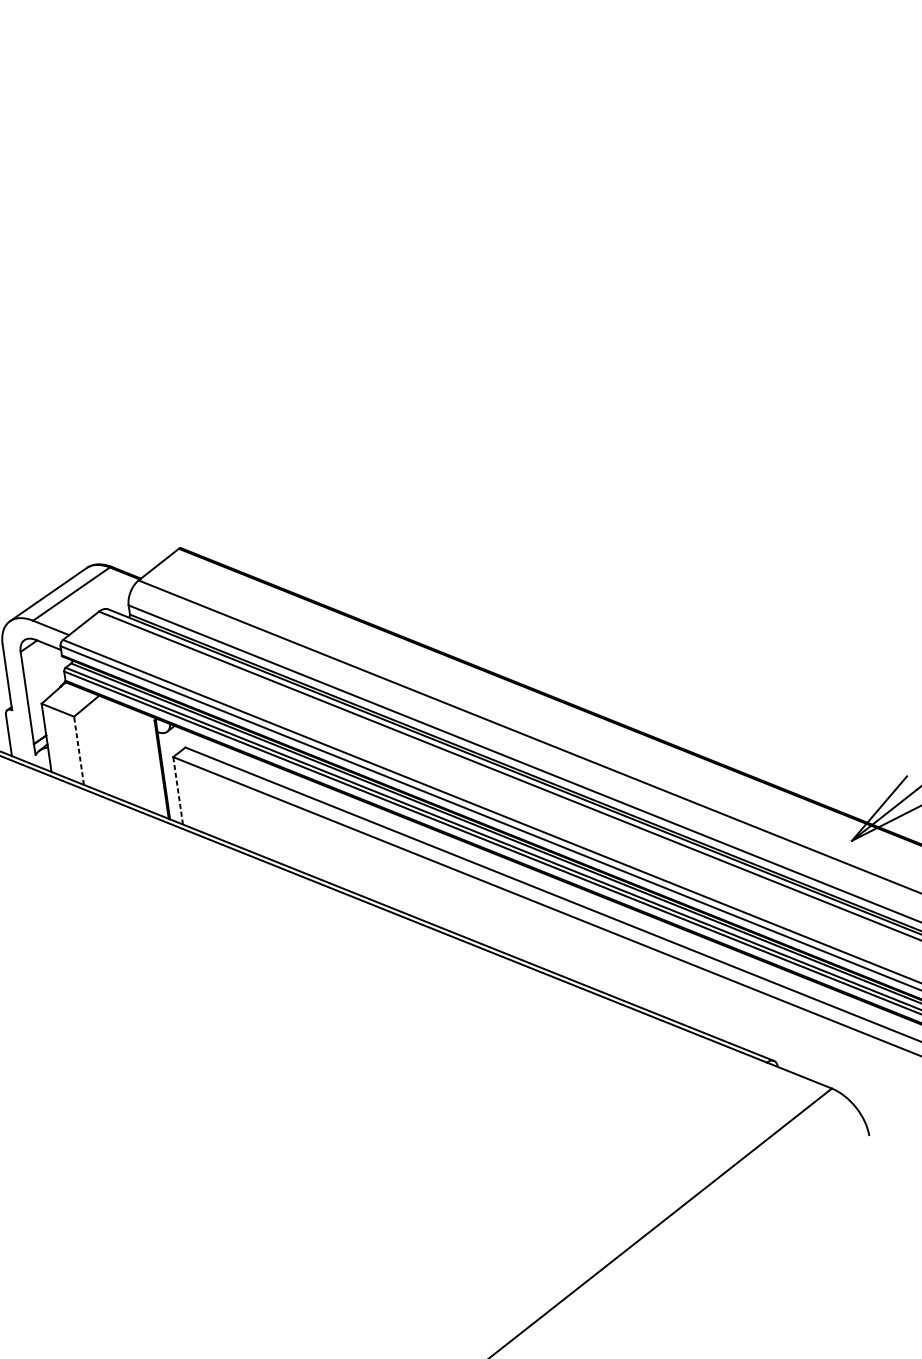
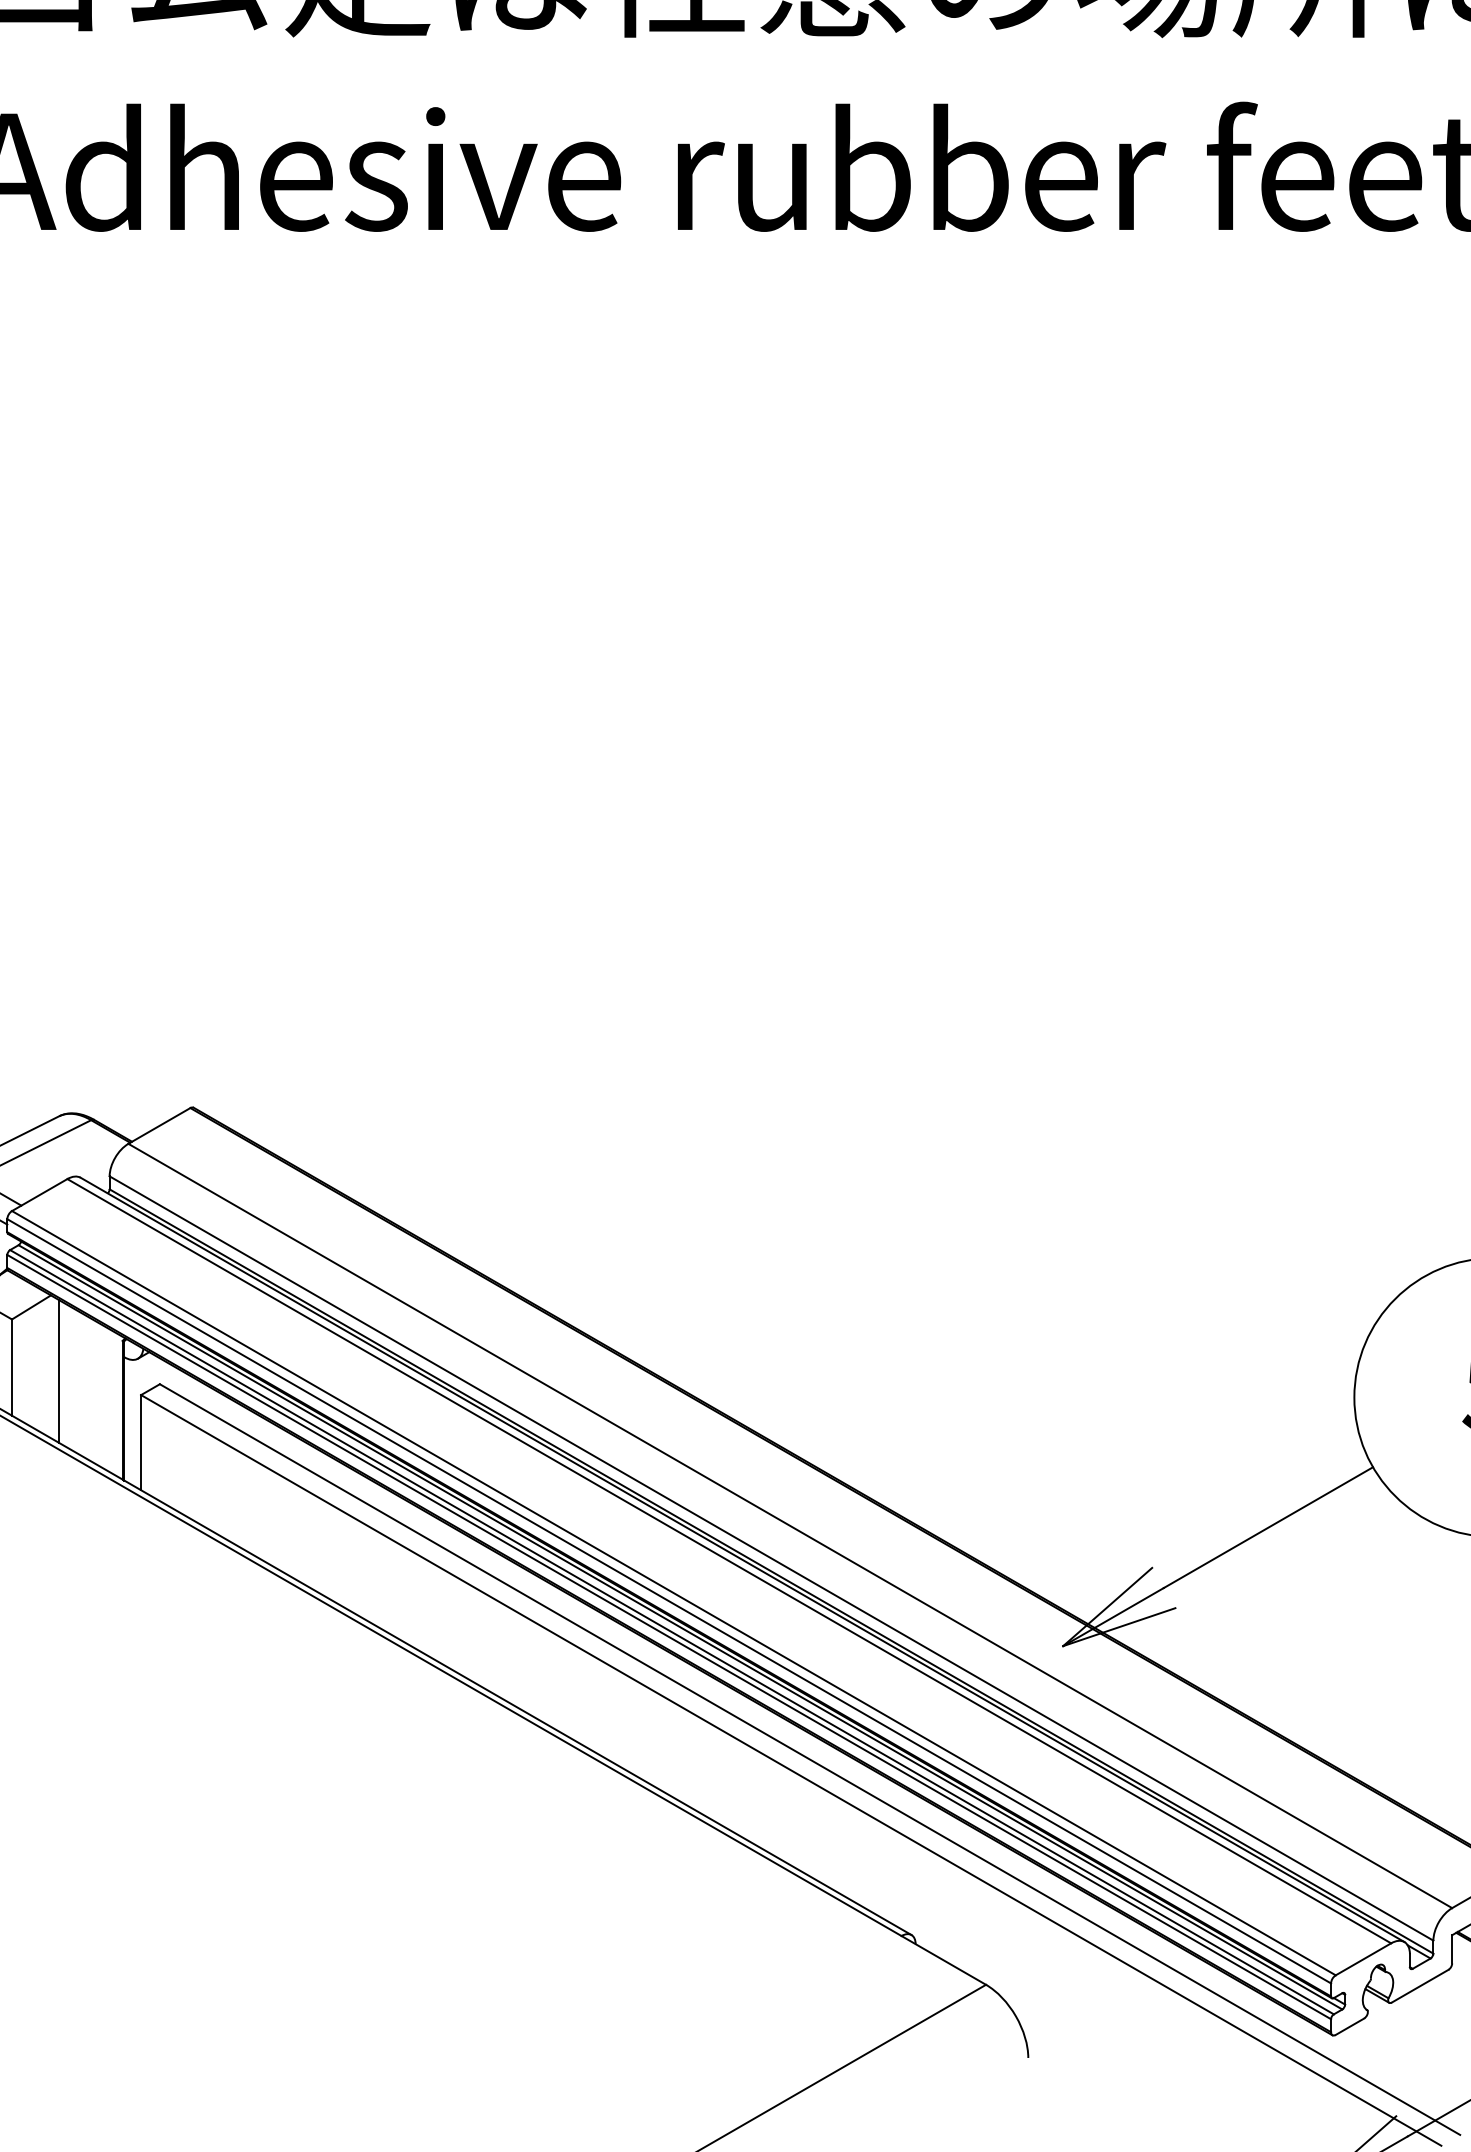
line: (112, 748) -> (58, 1371), added
line: (79, 750) -> (12, 1367), dashed -> solid
line: (178, 790) -> (141, 1442), dashed -> solid

